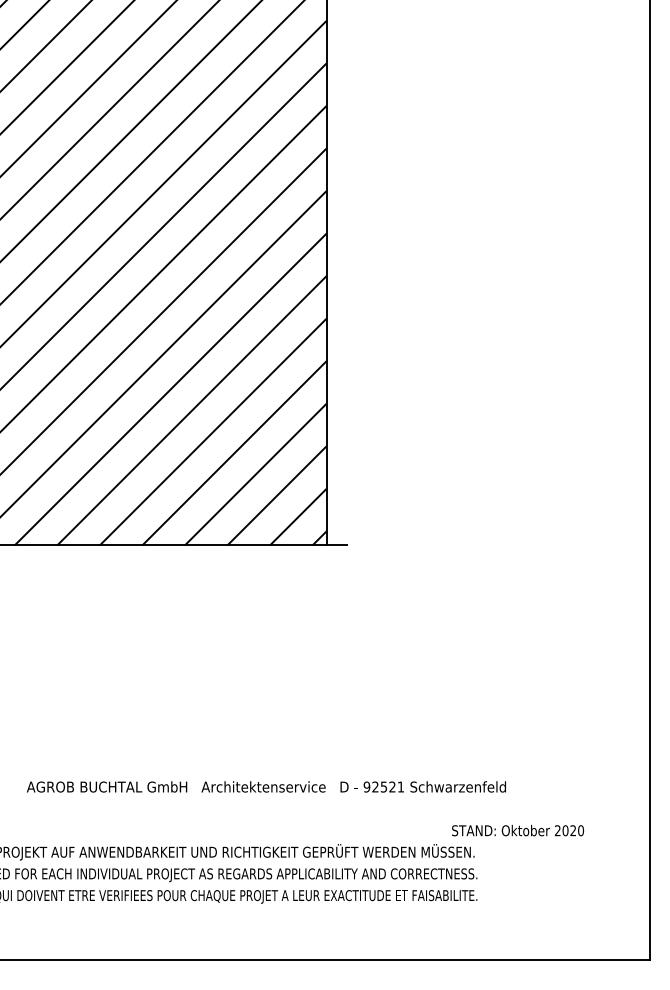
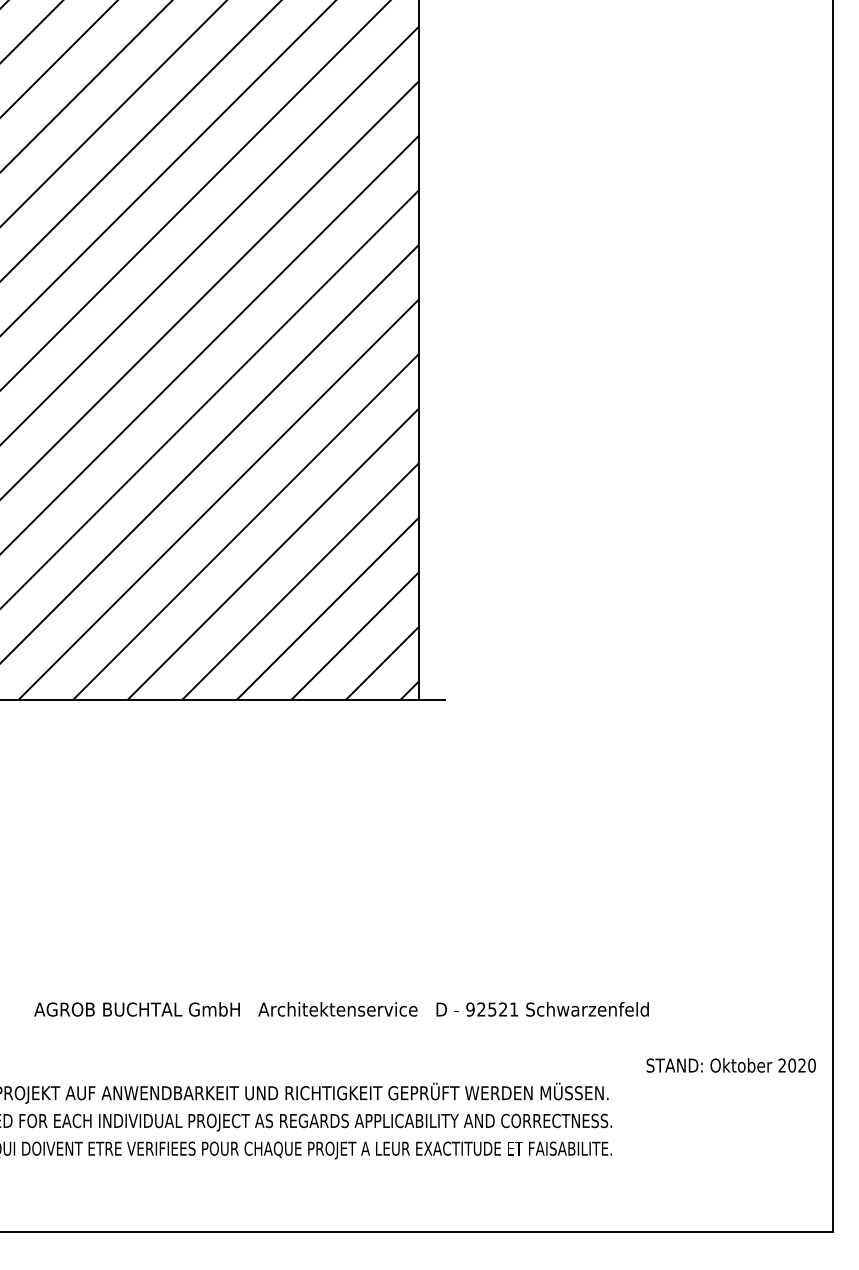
text: (517, 830) -> (730, 1065), moved

